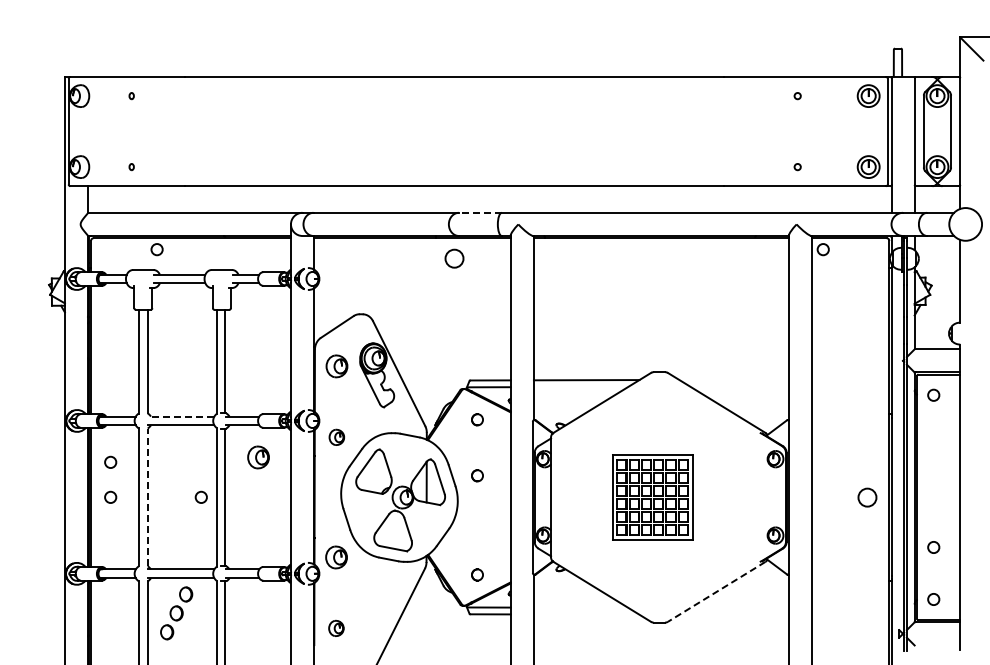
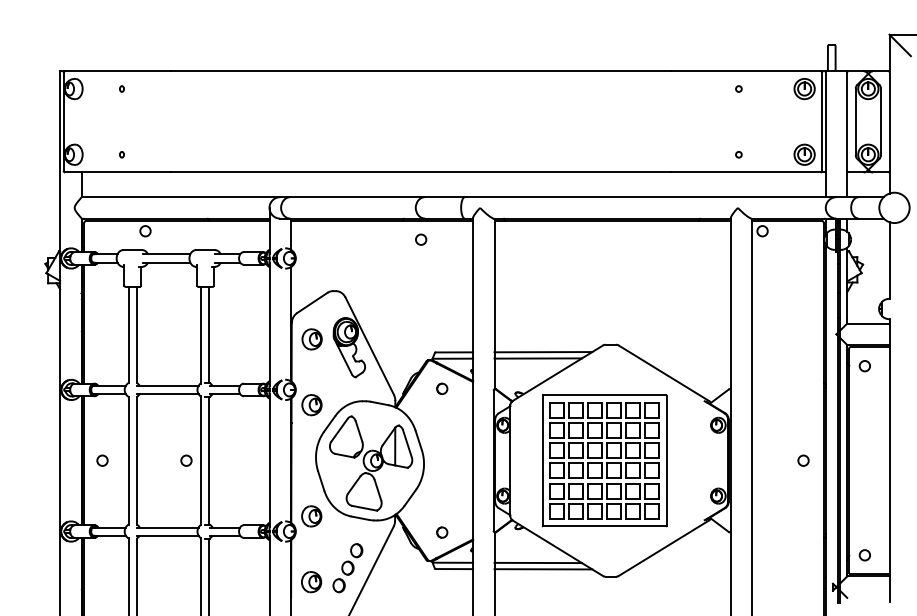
line: (479, 212) -> (444, 196), dashed -> solid
circle: (454, 258) -> (420, 239), size x0.62
line: (580, 386) -> (537, 358), added
line: (180, 416) -> (167, 385), dashed -> solid
part: (336, 437) -> (311, 405), size x1.43
part: (258, 457) -> (239, 423), removed
circle: (110, 461) -> (102, 427), removed
part: (477, 475) -> (442, 440), removed
circle: (867, 496) -> (803, 459), size x0.62
line: (147, 497) -> (136, 460), dashed -> solid
part: (652, 497) -> (604, 460), size x1.67
circle: (933, 547) -> (864, 507), removed
line: (716, 592) -> (663, 548), dashed -> solid
line: (580, 607) -> (537, 562), added
part: (176, 613) -> (347, 568), moved
line: (586, 614) -> (543, 569), added
part: (336, 628) -> (311, 582), size x1.43

